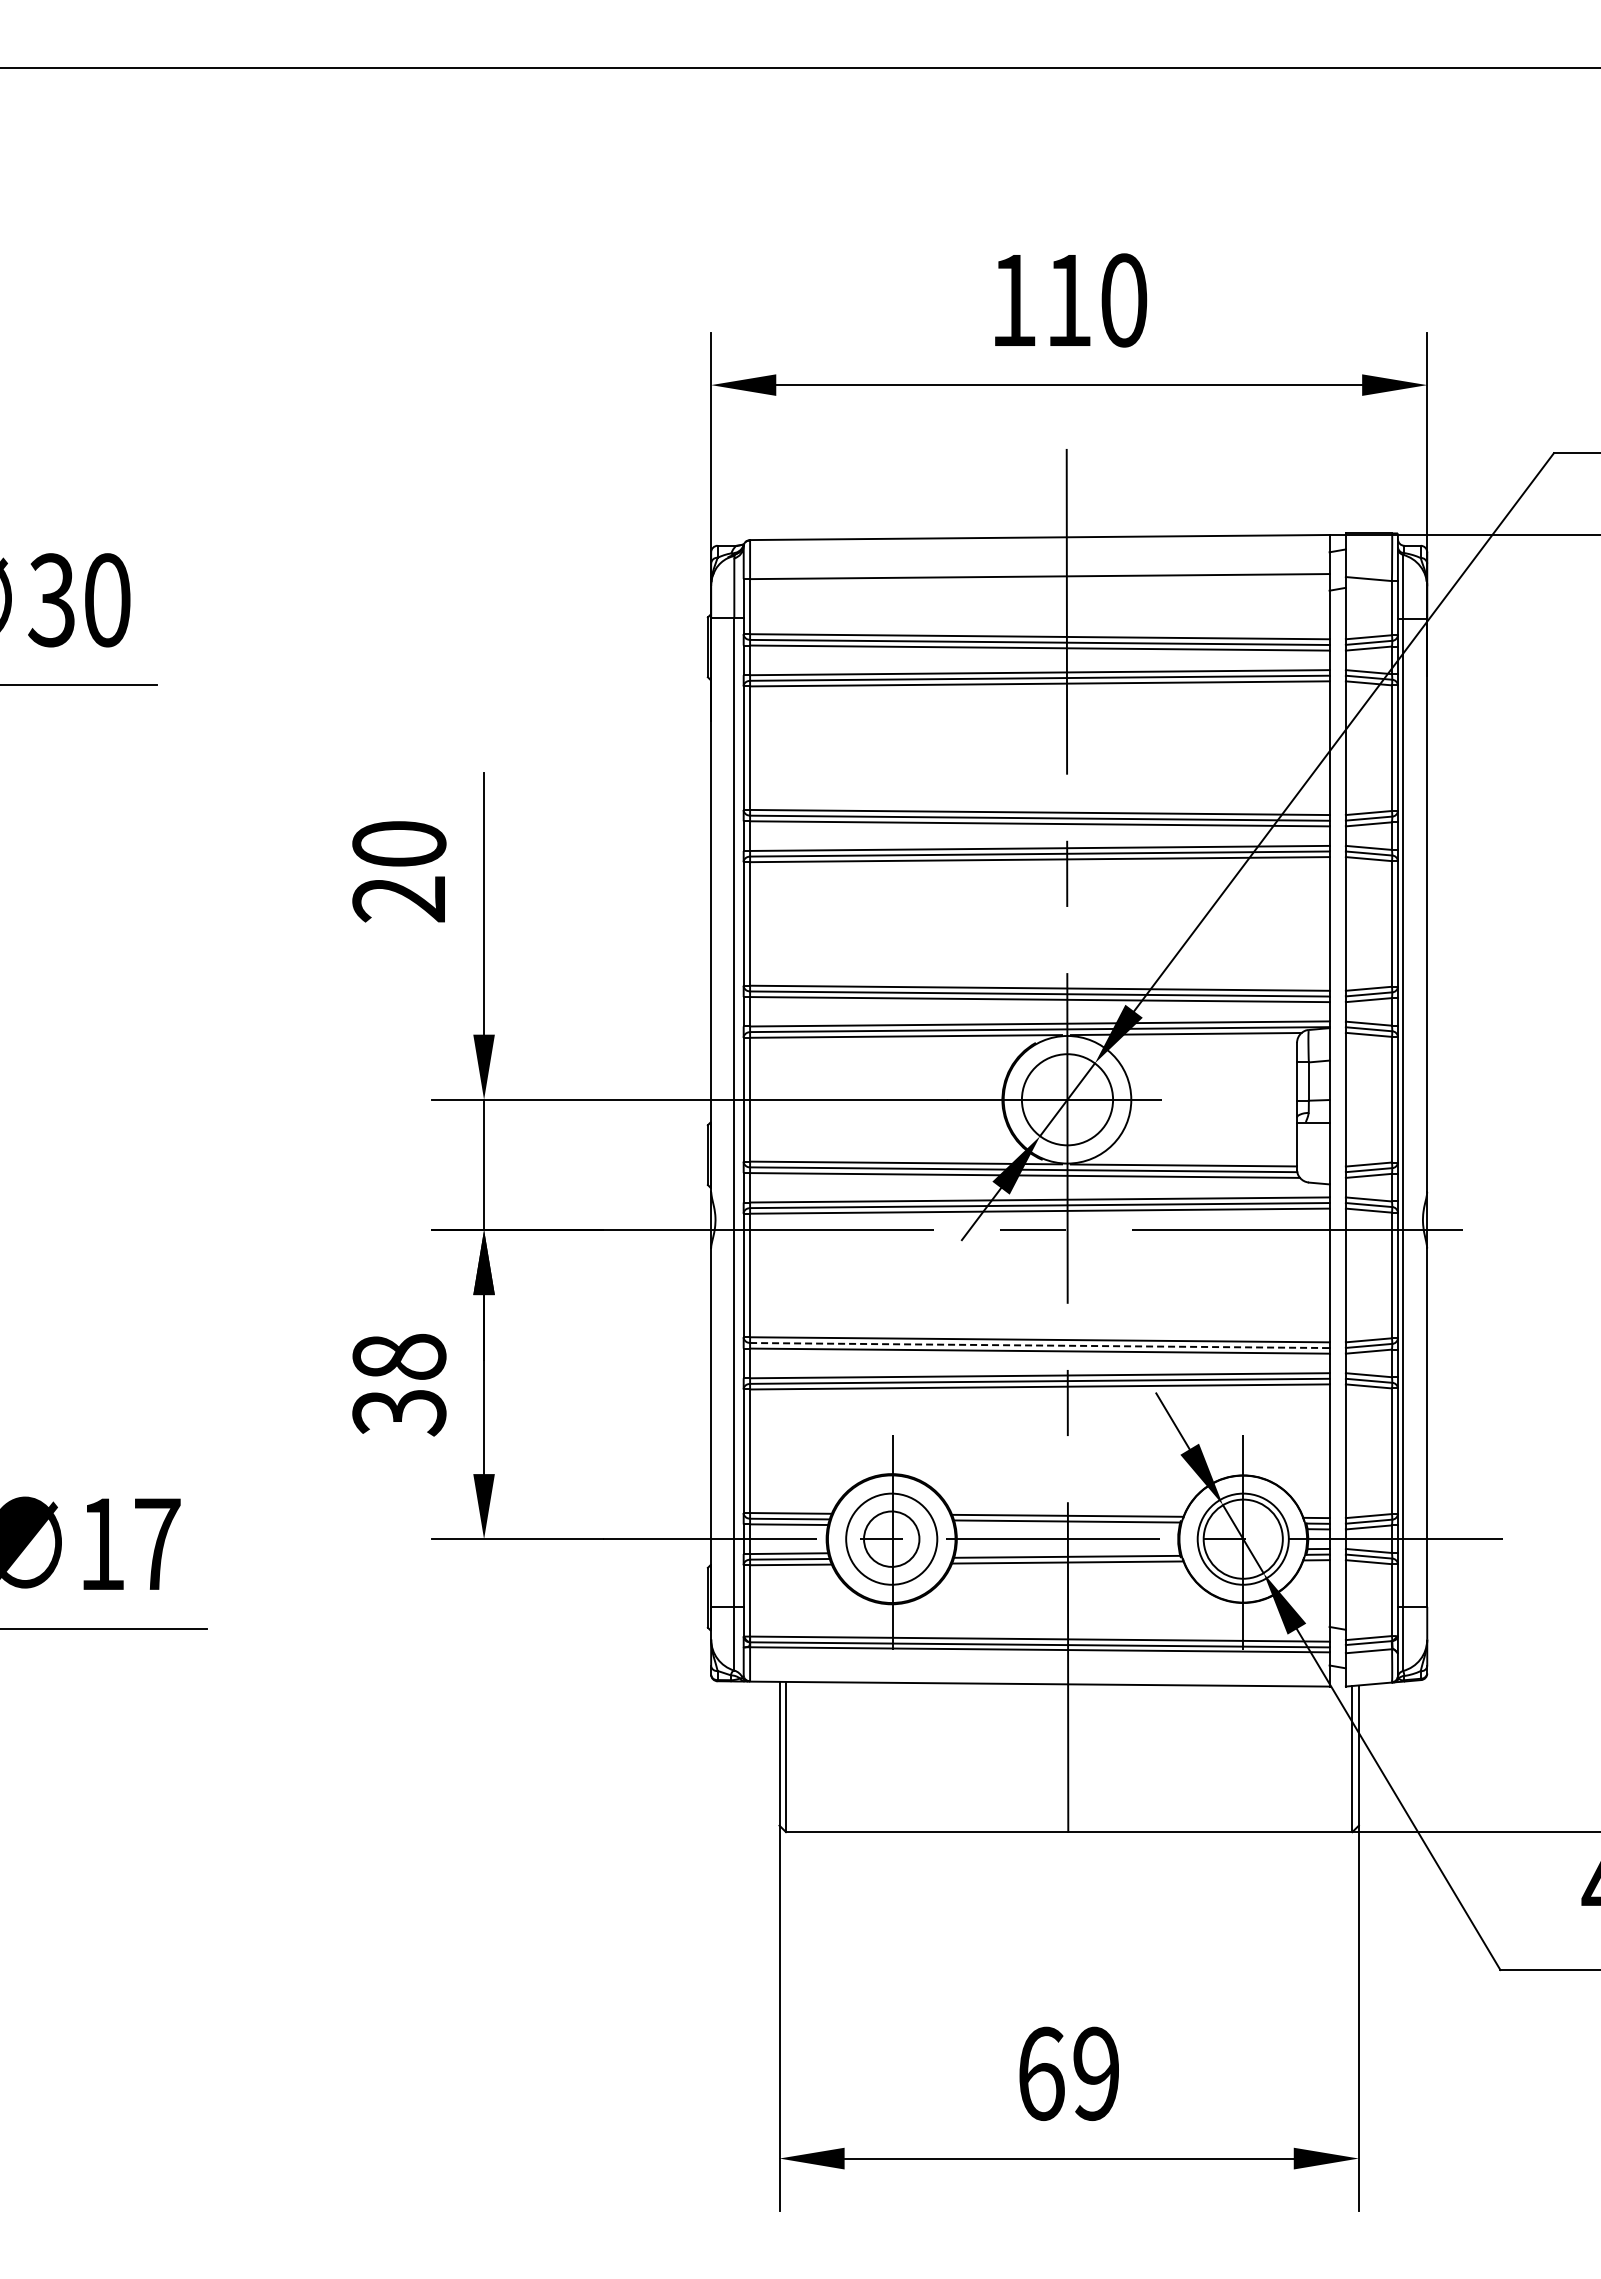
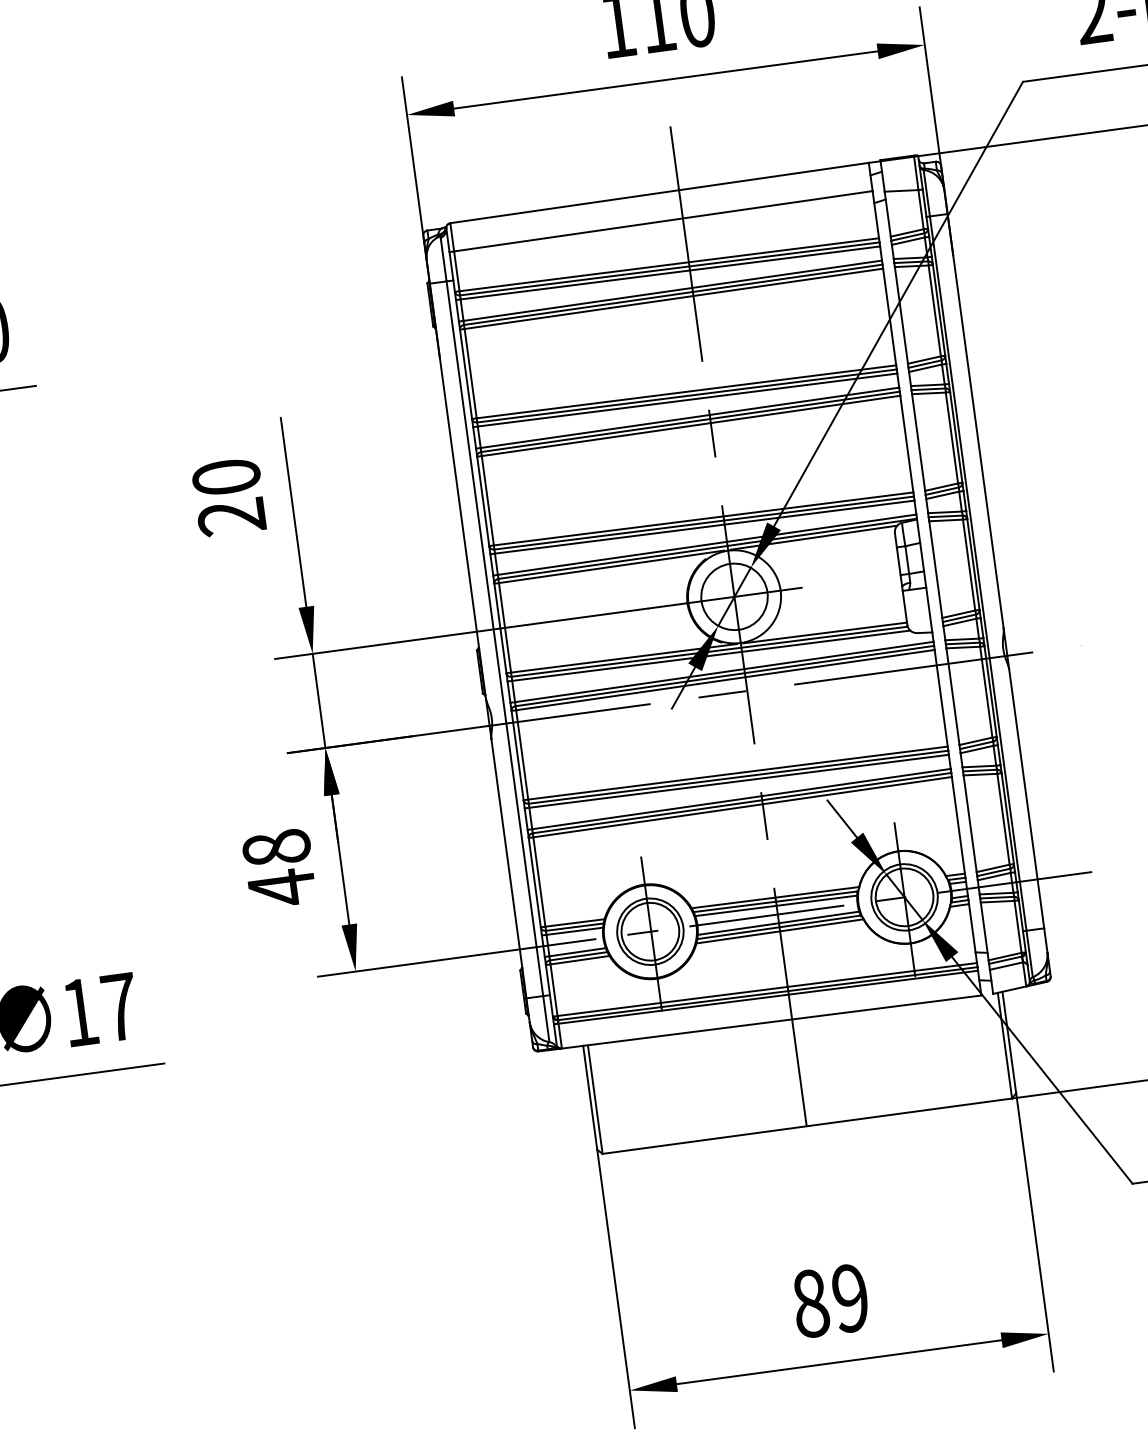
line: (1039, 1345) -> (738, 777), dashed -> solid
text: (399, 1412) -> (282, 888), 38 -> 48
line: (1067, 1527) -> (776, 906), added
circle: (891, 1538) -> (650, 931), size x1.43
line: (1067, 1551) -> (778, 923), added
text: (1041, 2073) -> (810, 1303), 69 -> 89

